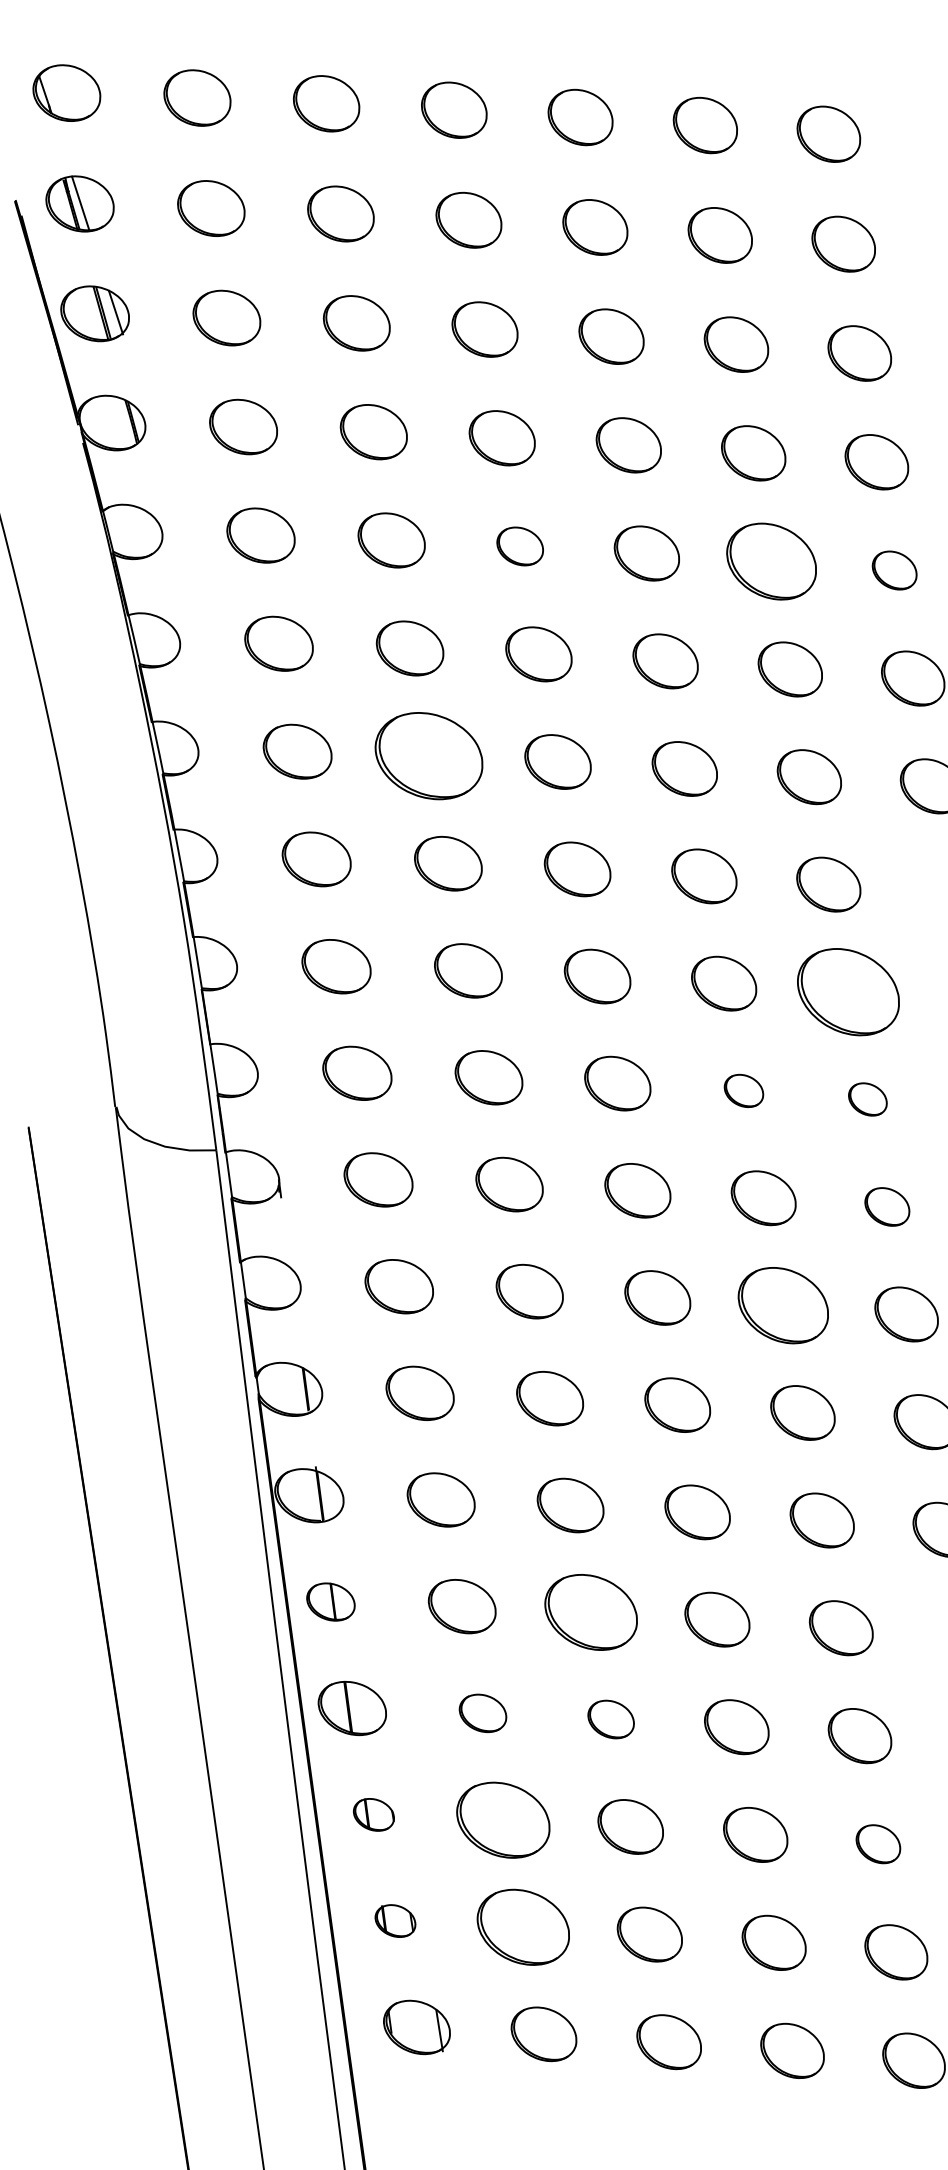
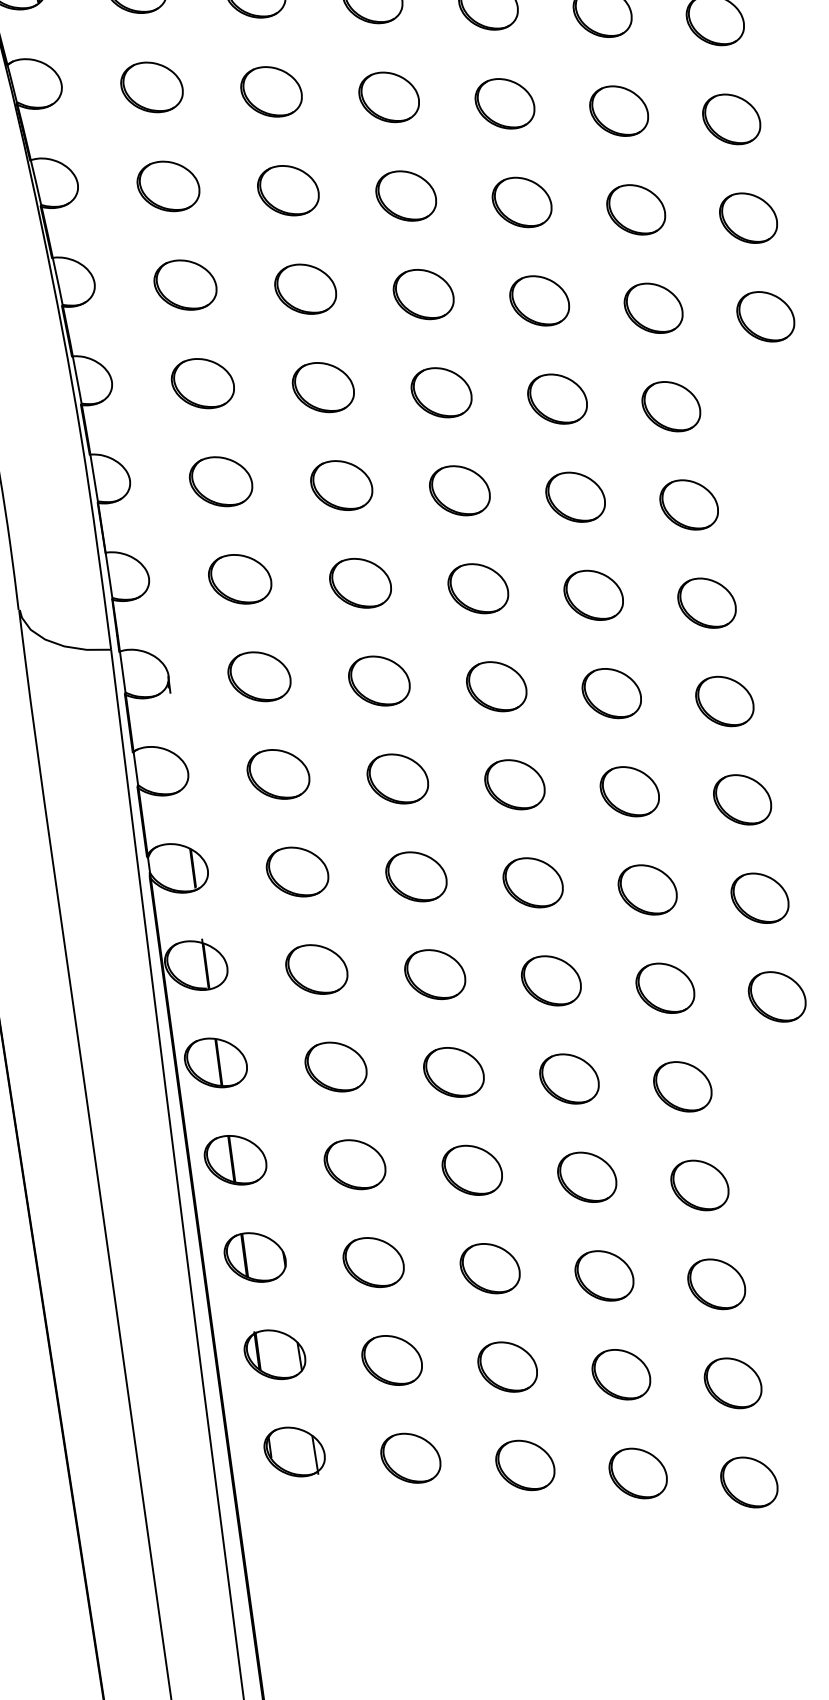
part: (519, 546) -> (388, 97), size x1.43
part: (771, 561) -> (618, 111), size x0.71
part: (894, 570) -> (731, 119), size x1.43
part: (428, 756) -> (305, 289), size x0.62
part: (847, 991) -> (688, 504), size x0.62
part: (743, 1090) -> (593, 594), size x1.67
part: (867, 1099) -> (706, 603), size x1.67
part: (887, 1206) -> (725, 701), size x1.43
part: (783, 1305) -> (629, 791), size x0.71
part: (330, 1601) -> (215, 1062), size x1.43
part: (590, 1612) -> (453, 1072), size x0.71
part: (482, 1713) -> (354, 1164), size x1.43
part: (610, 1719) -> (471, 1170), size x1.43
part: (373, 1814) -> (254, 1257), size x1.67
part: (503, 1820) -> (373, 1262), size x0.71
part: (878, 1844) -> (716, 1284), size x1.43
part: (395, 1920) -> (275, 1354), size x1.67
part: (523, 1927) -> (392, 1360), size x0.71

